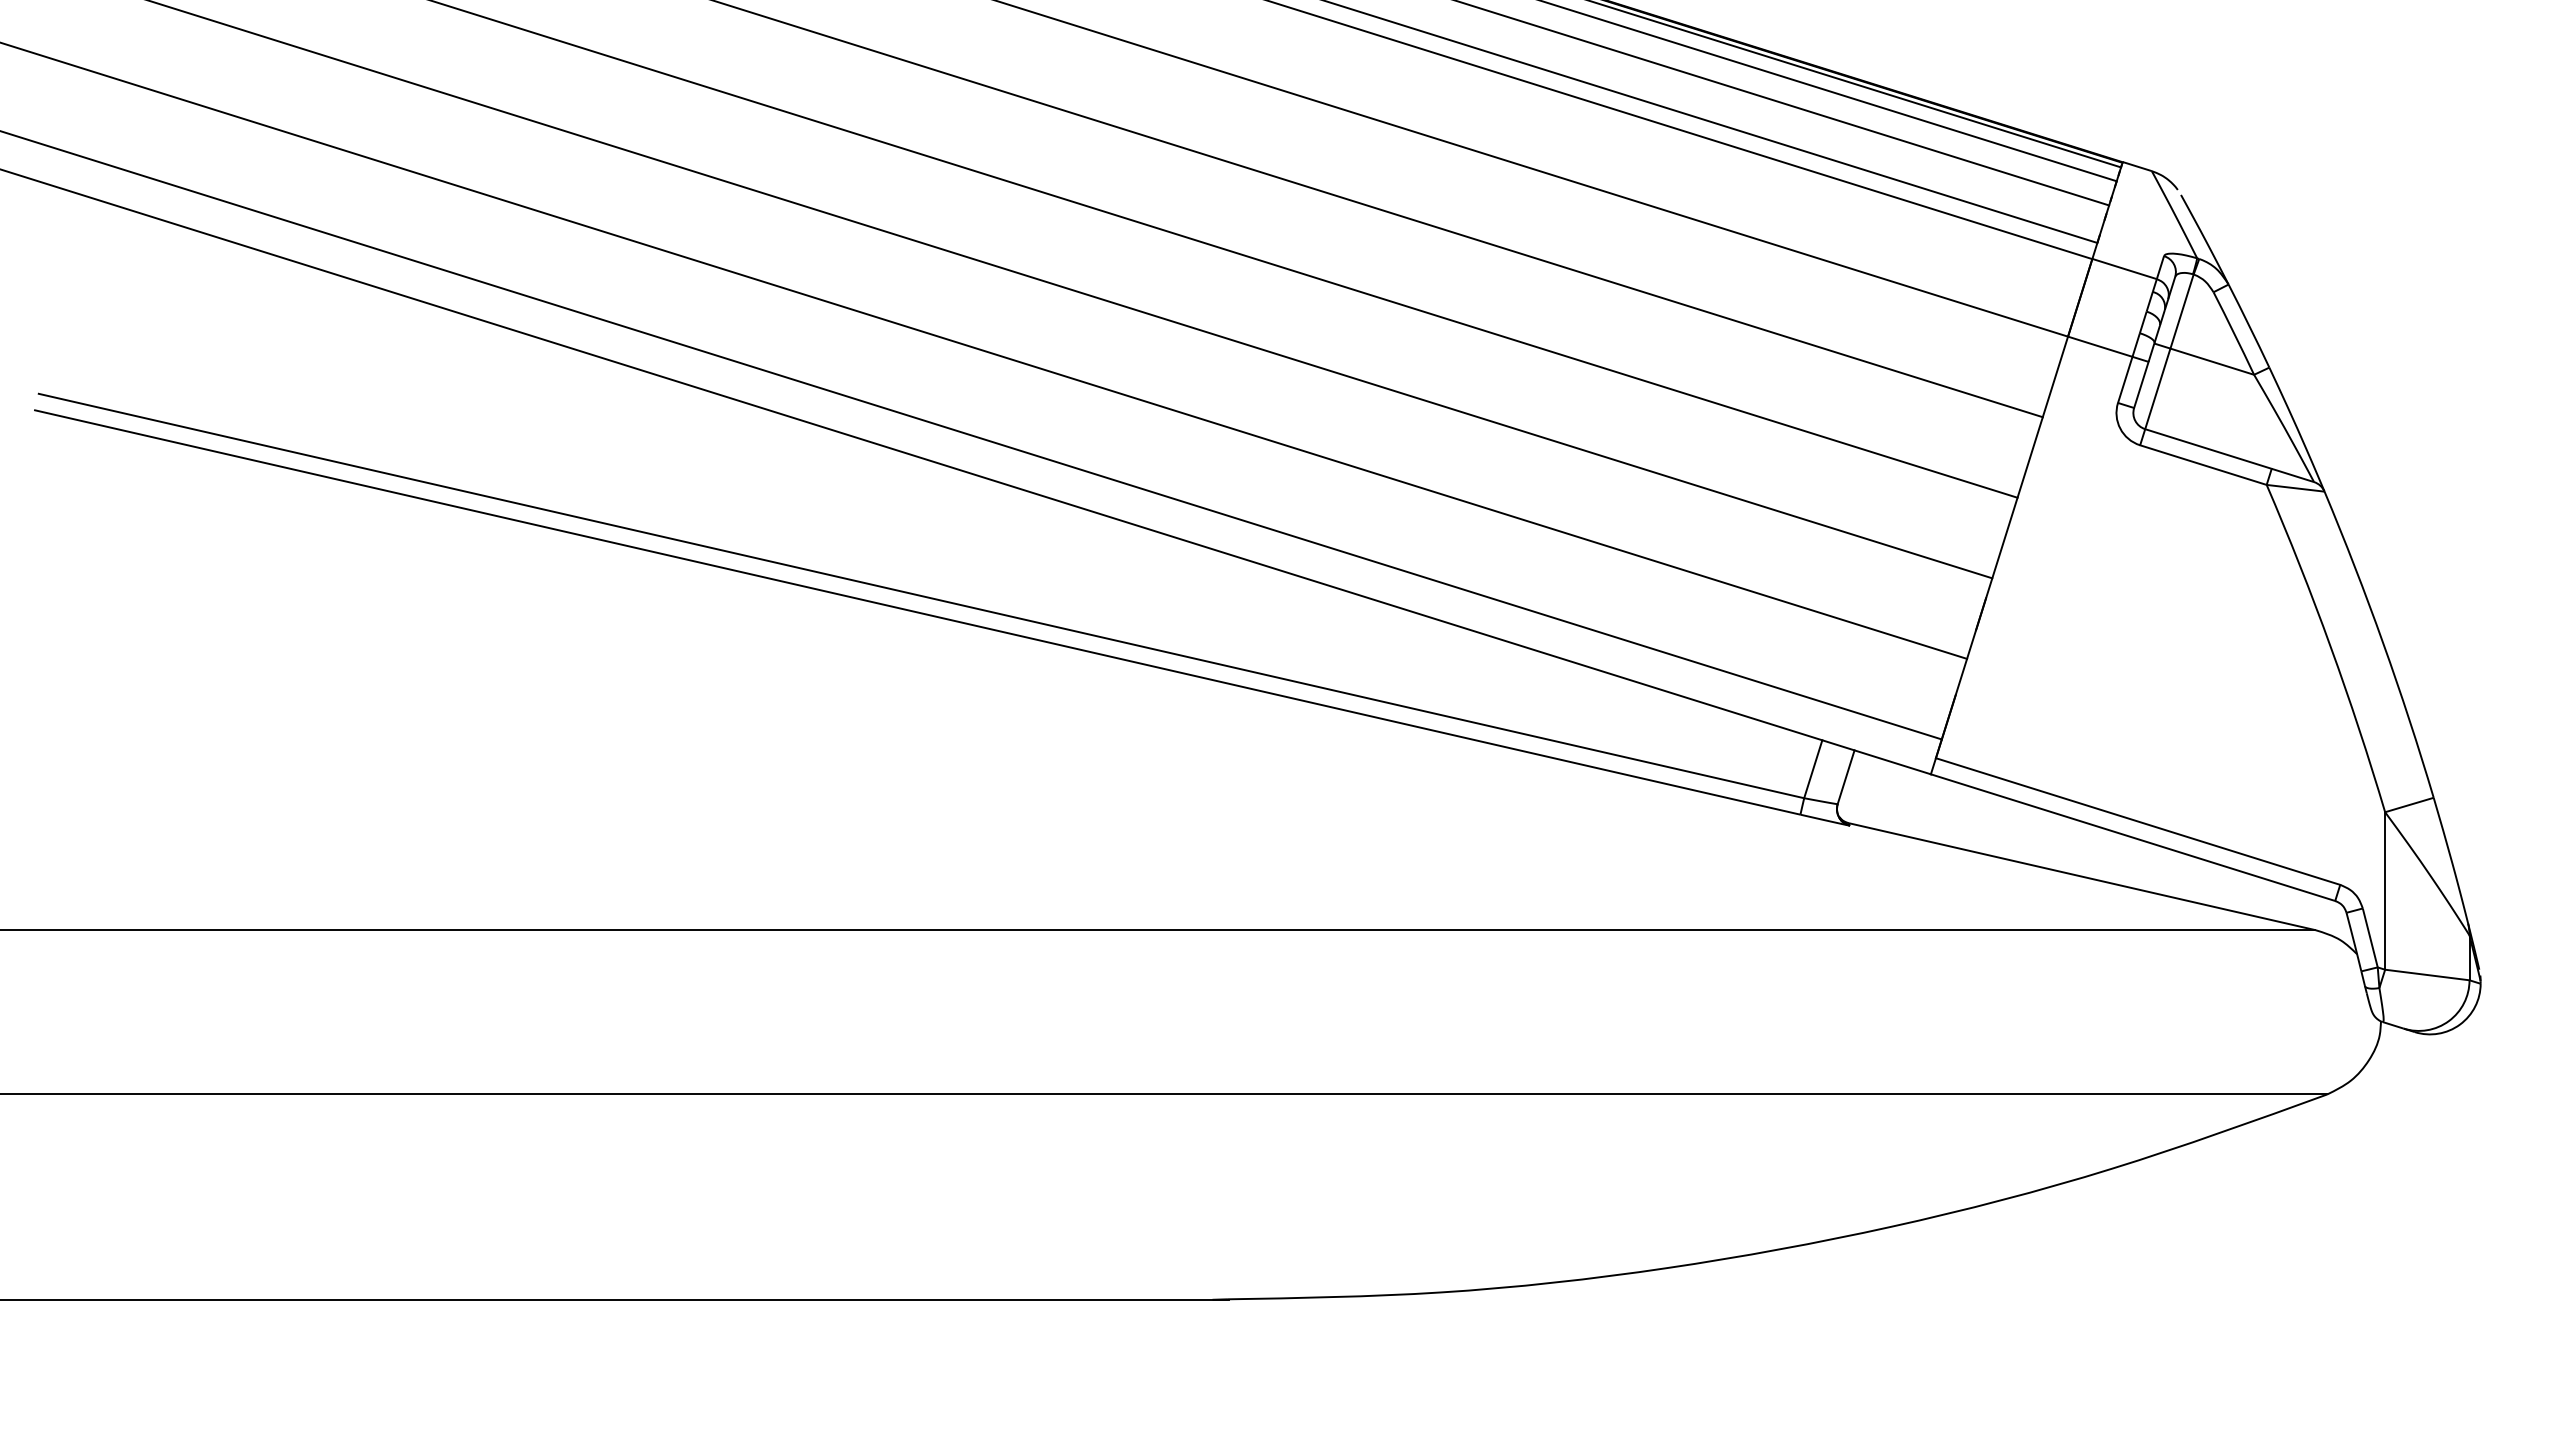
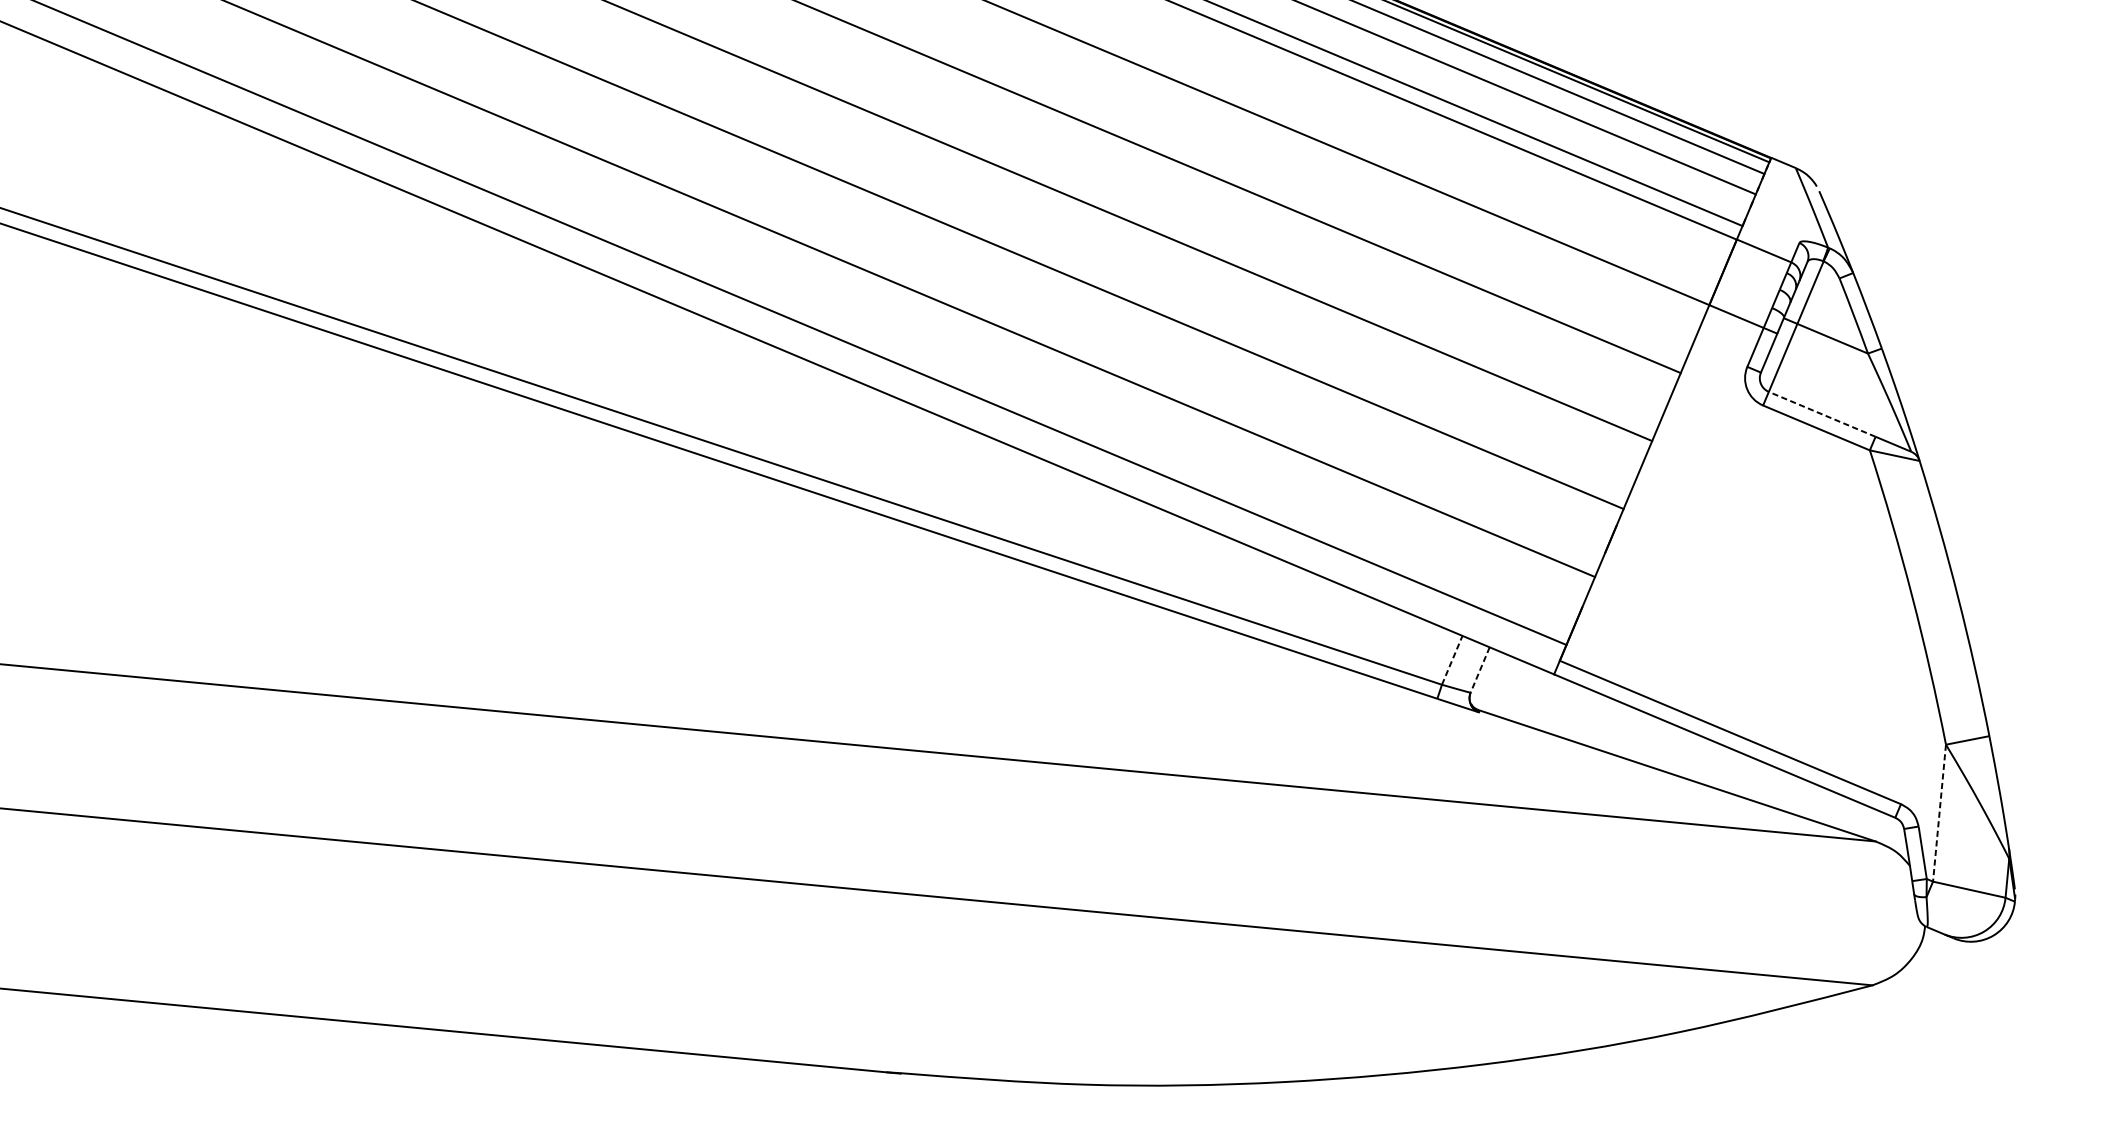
line: (2207, 448) -> (1821, 413), solid -> dashed
line: (1813, 768) -> (1452, 659), solid -> dashed
line: (1845, 777) -> (1479, 670), solid -> dashed
line: (2385, 890) -> (1939, 812), solid -> dashed

